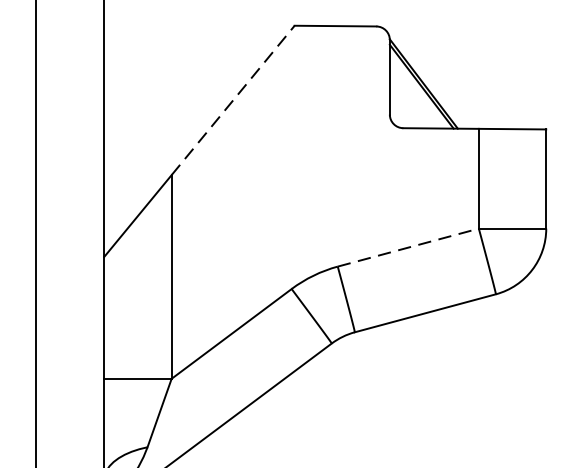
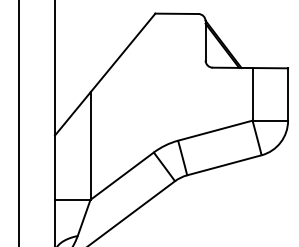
line: (234, 99) -> (123, 52), dashed -> solid
line: (408, 247) -> (215, 130), dashed -> solid

